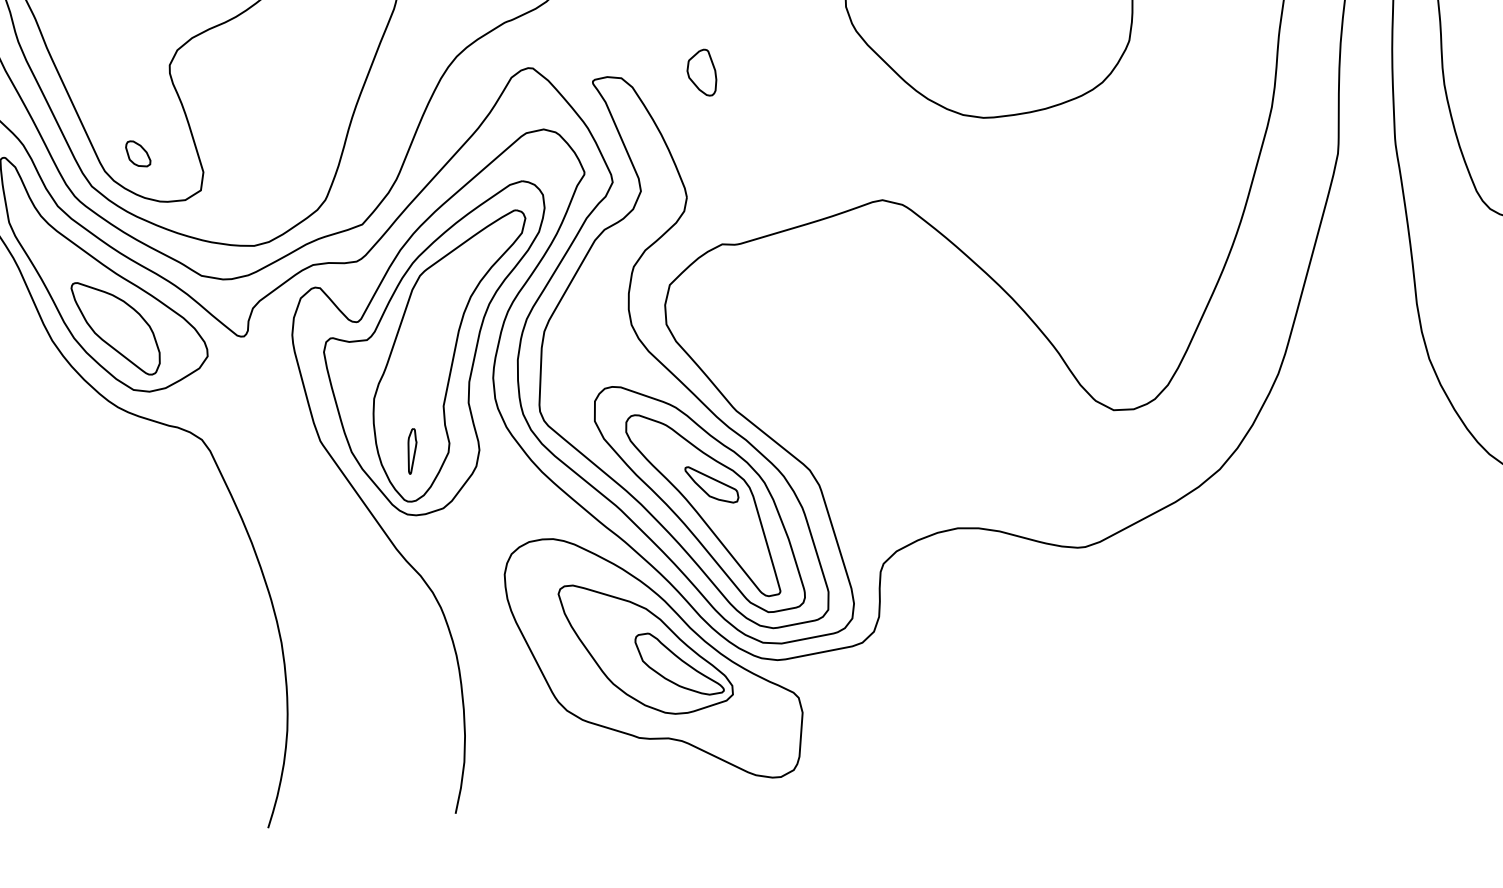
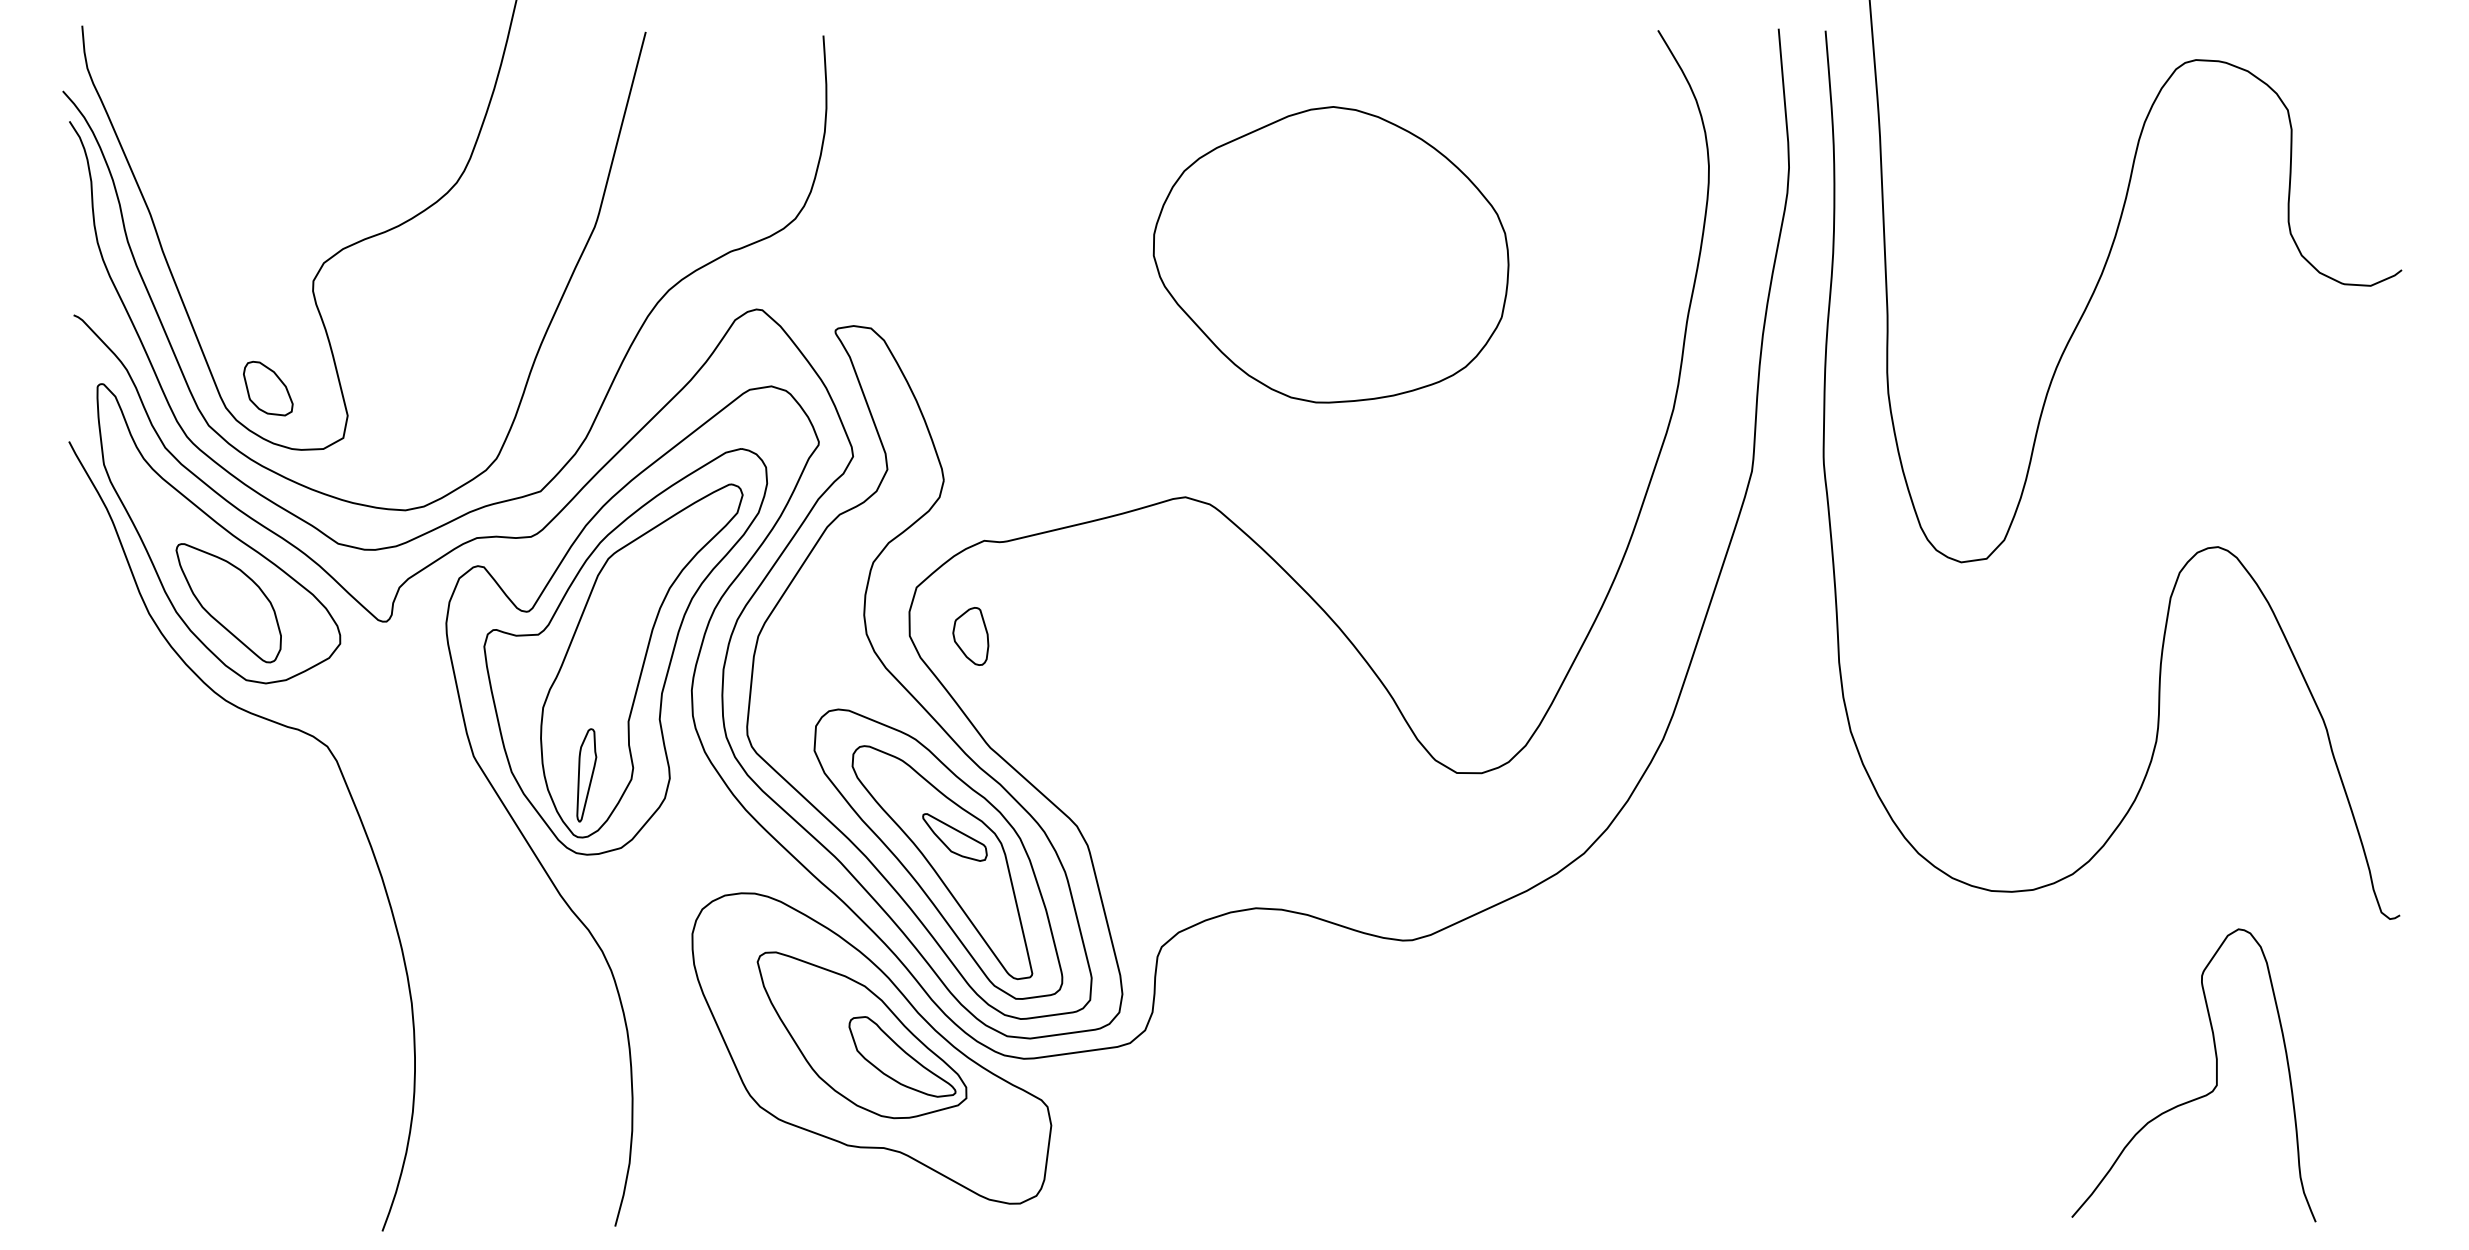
part: (701, 73) -> (970, 636), moved
part: (138, 153) -> (268, 388), size x1.67
part: (412, 451) -> (586, 775), size x1.67

